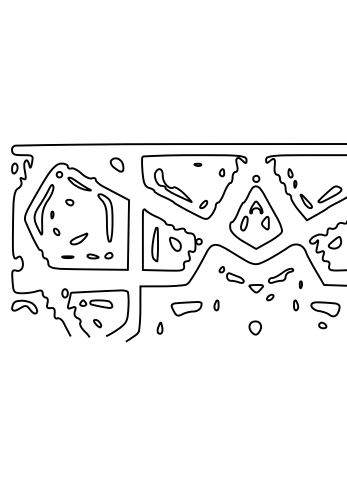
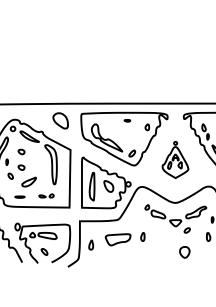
part: (116, 164) -> (60, 120), size x1.4
part: (255, 211) -> (175, 159), size x0.6
part: (69, 221) -> (21, 167), added
part: (99, 255) -> (46, 195), size x0.7
part: (159, 327) -> (90, 244), moved
part: (254, 327) -> (184, 251), moved

